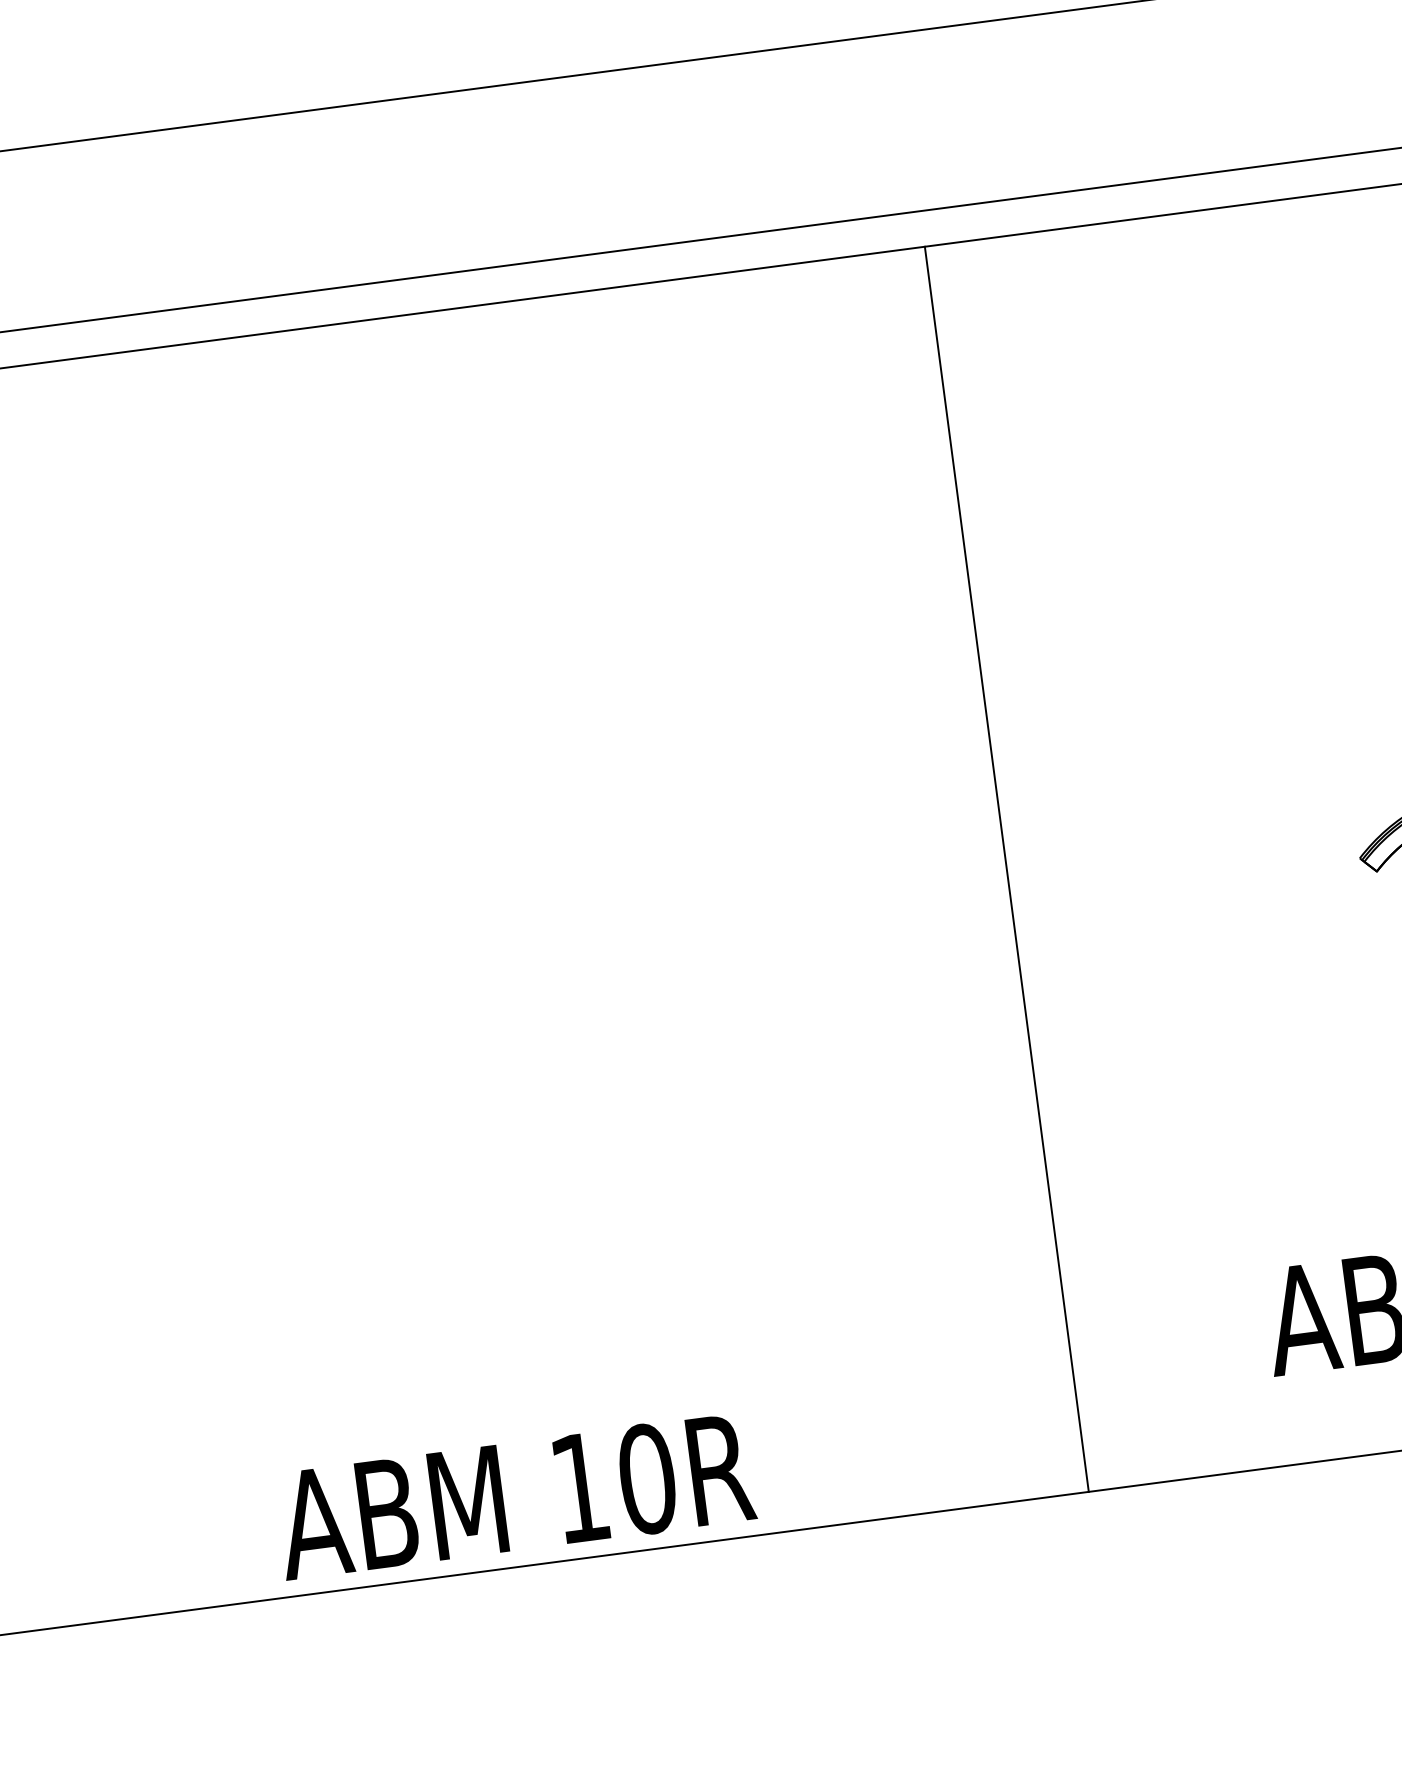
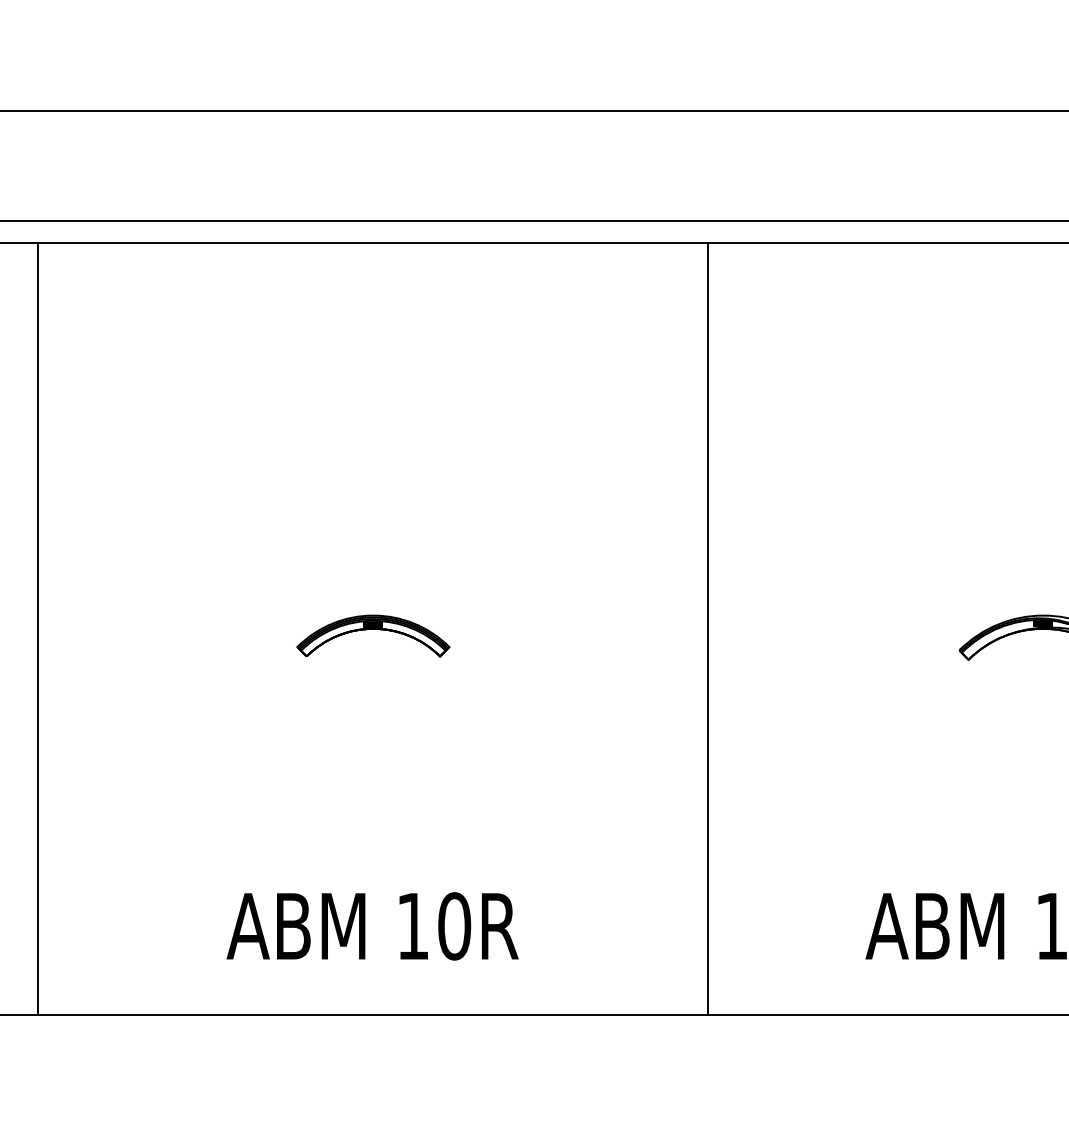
line: (1006, 868) -> (708, 628), moved
part: (411, 958) -> (373, 635), added
text: (514, 1496) -> (372, 926), moved

